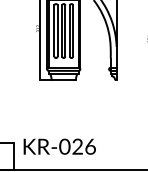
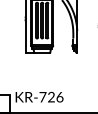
text: (64, 147) -> (42, 97), KR-026 -> KR-726

